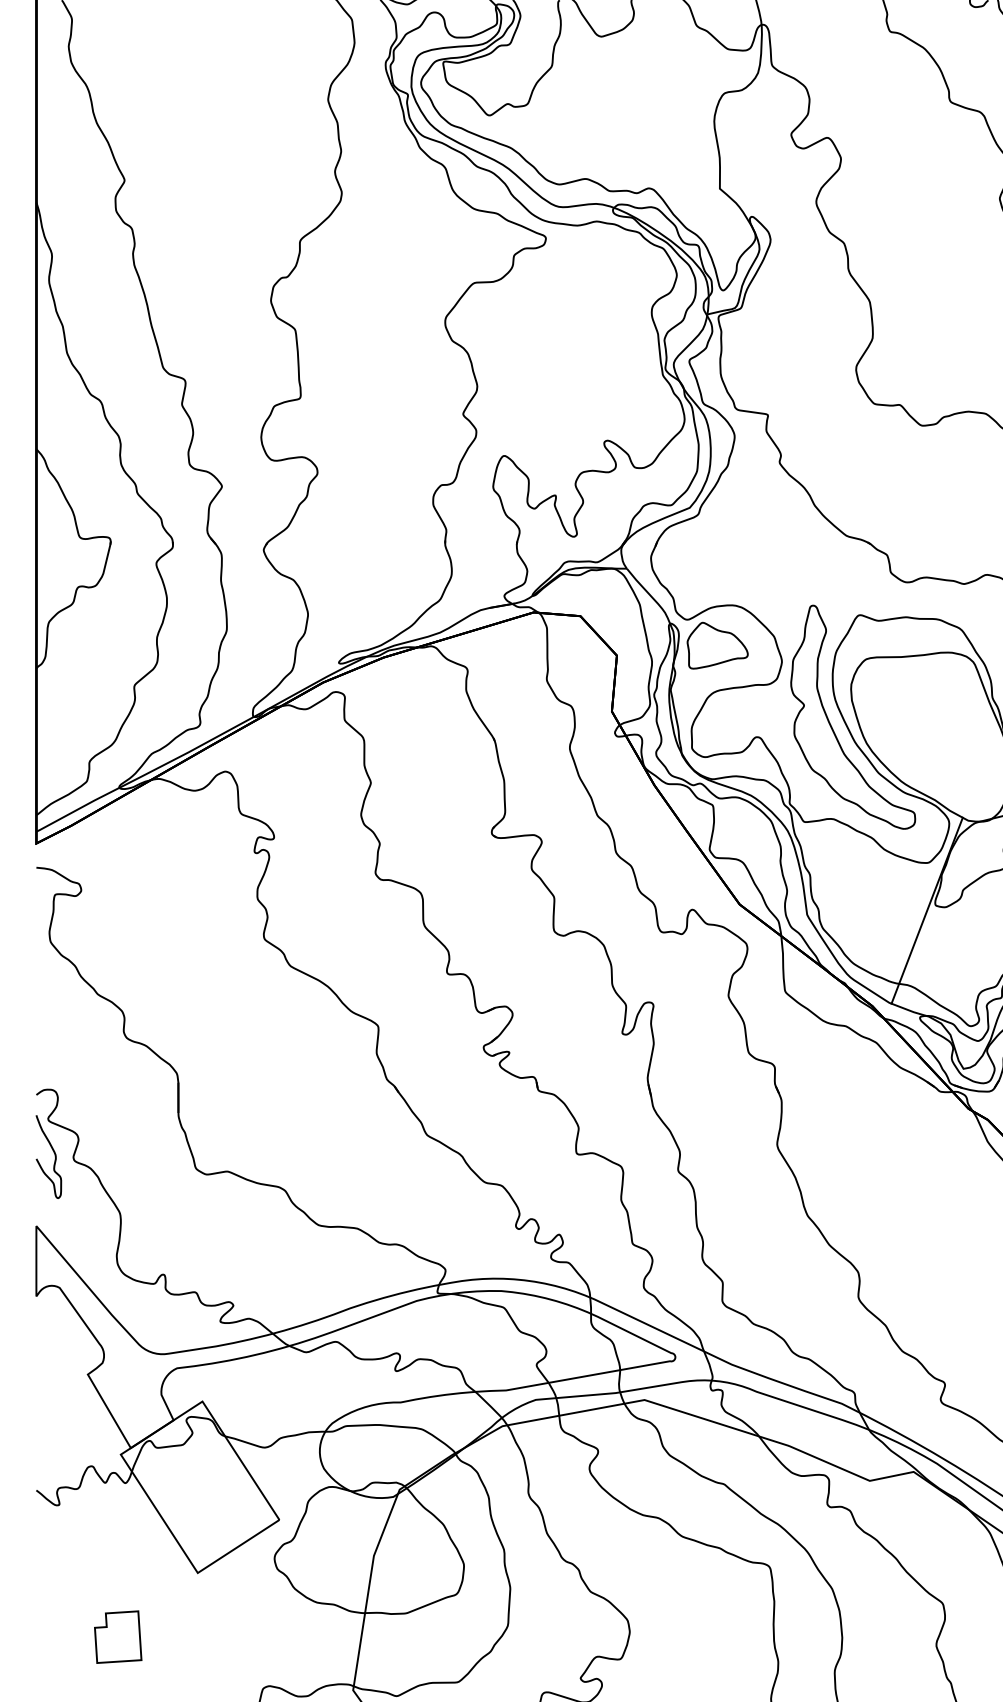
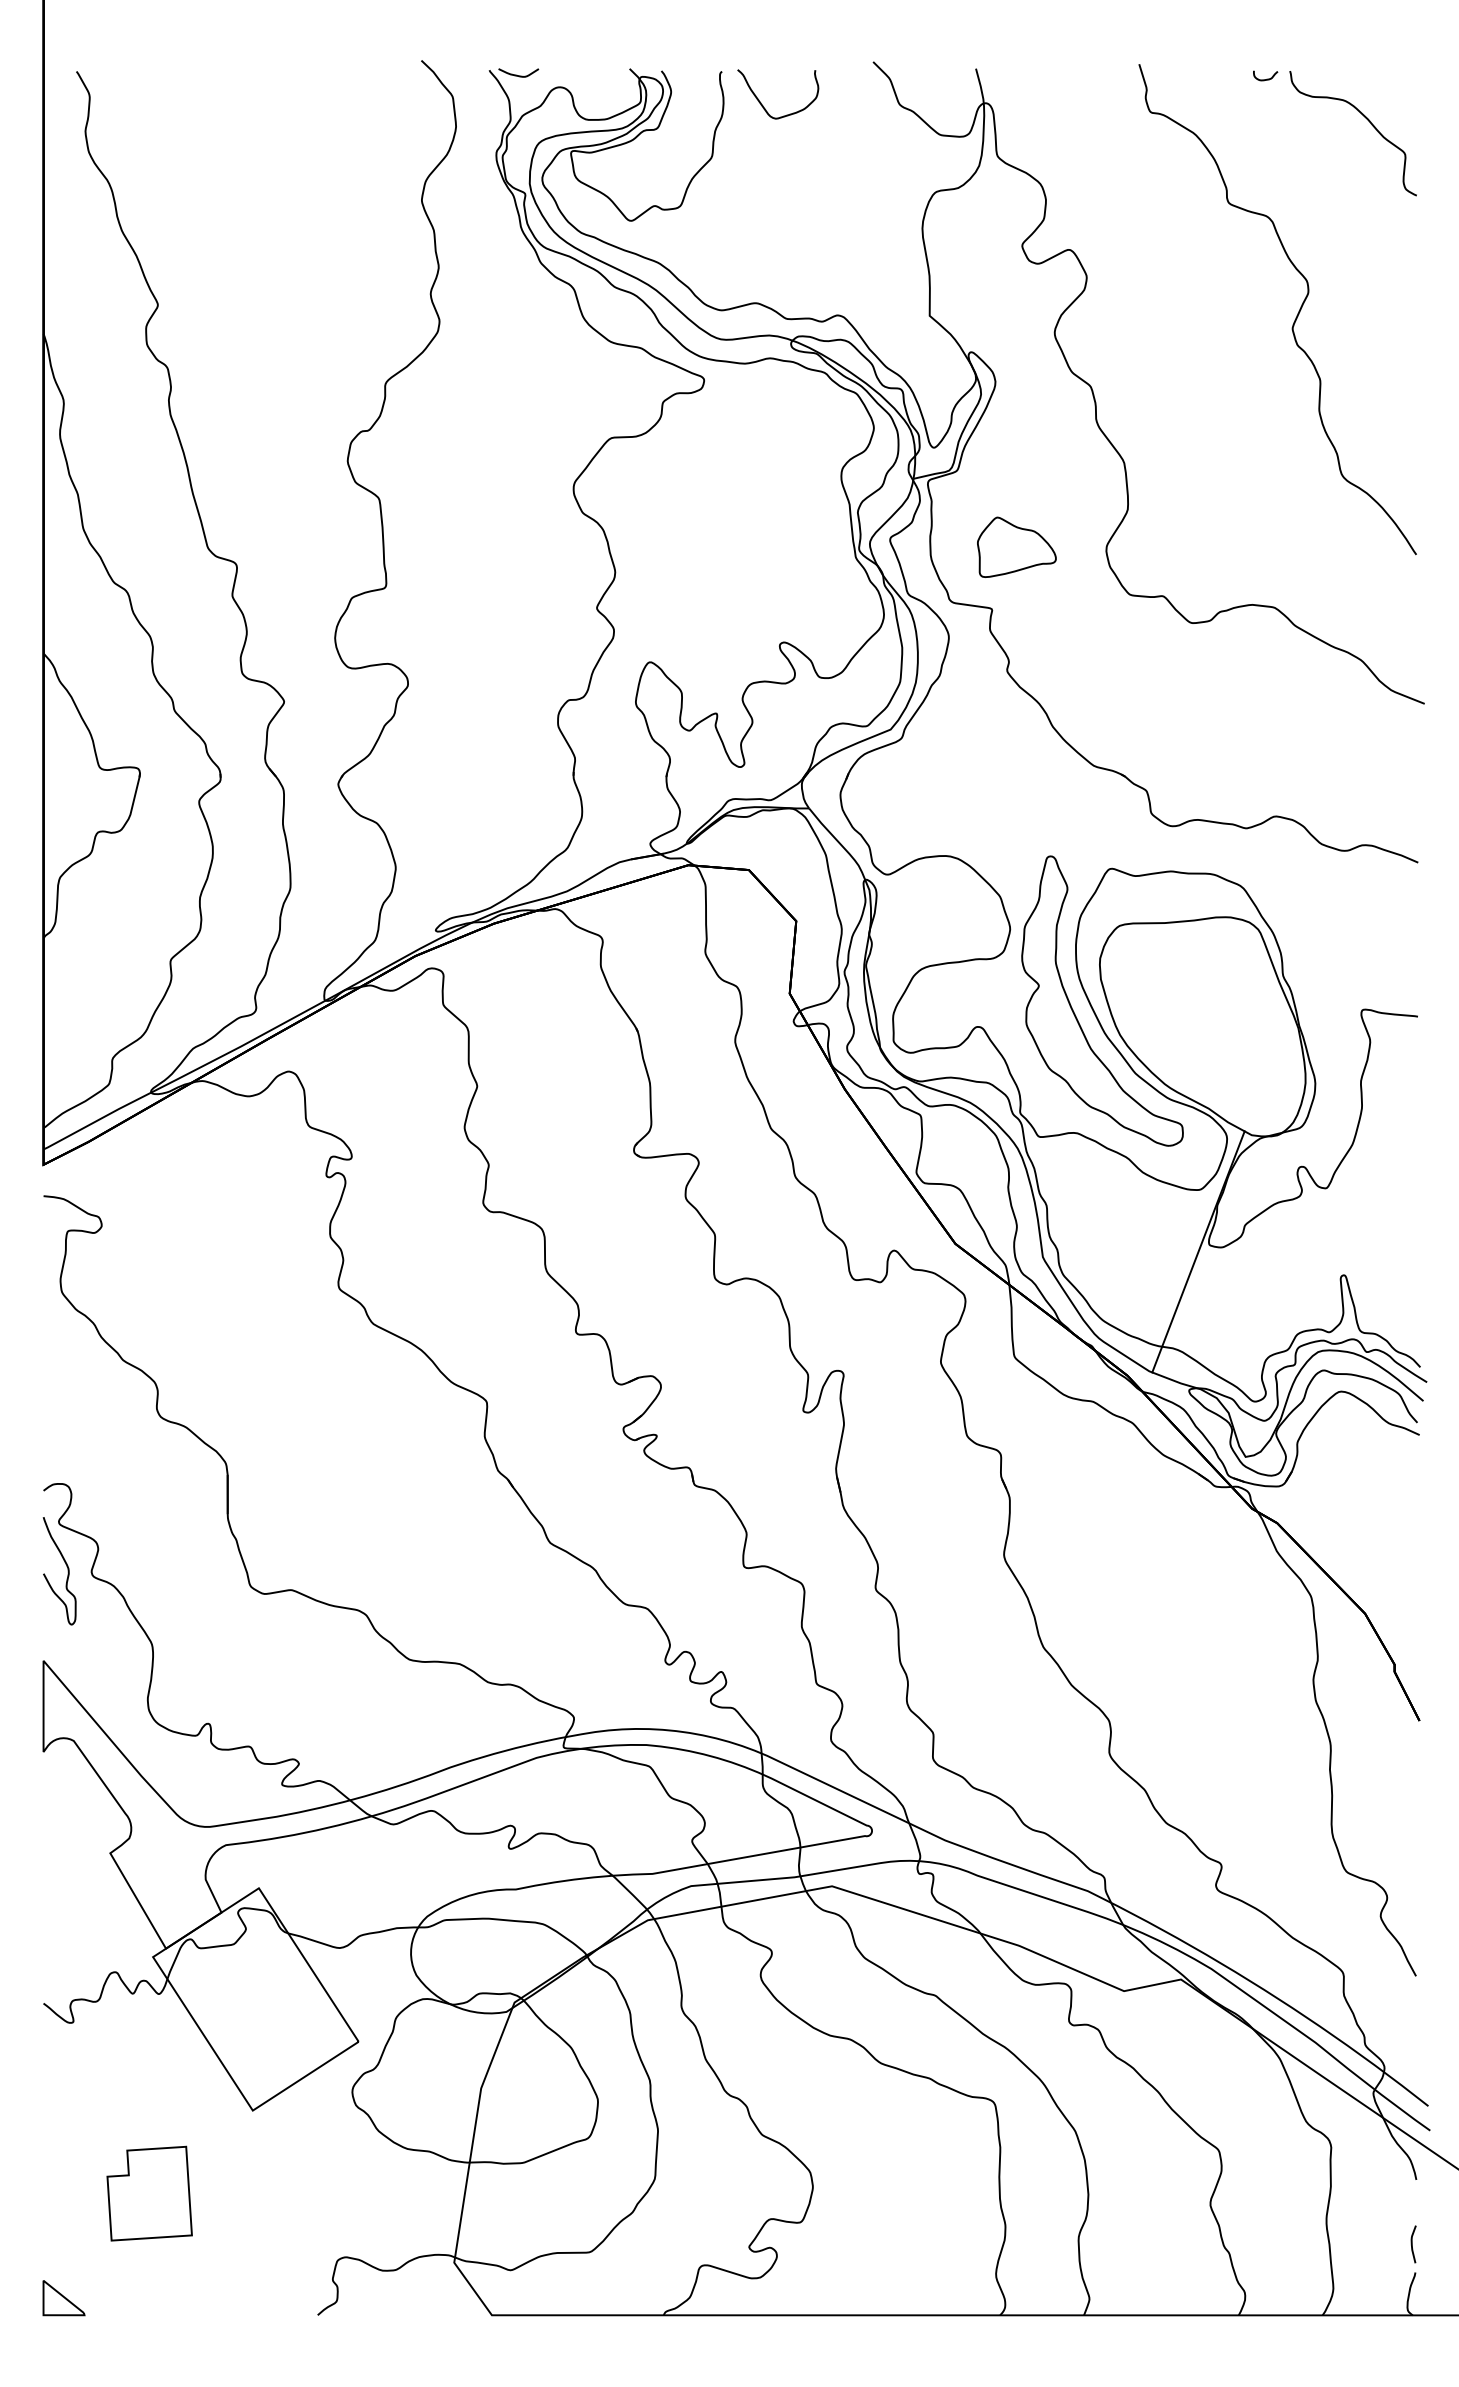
part: (717, 645) -> (1016, 546), moved
part: (118, 1636) -> (149, 2193), size x1.4

